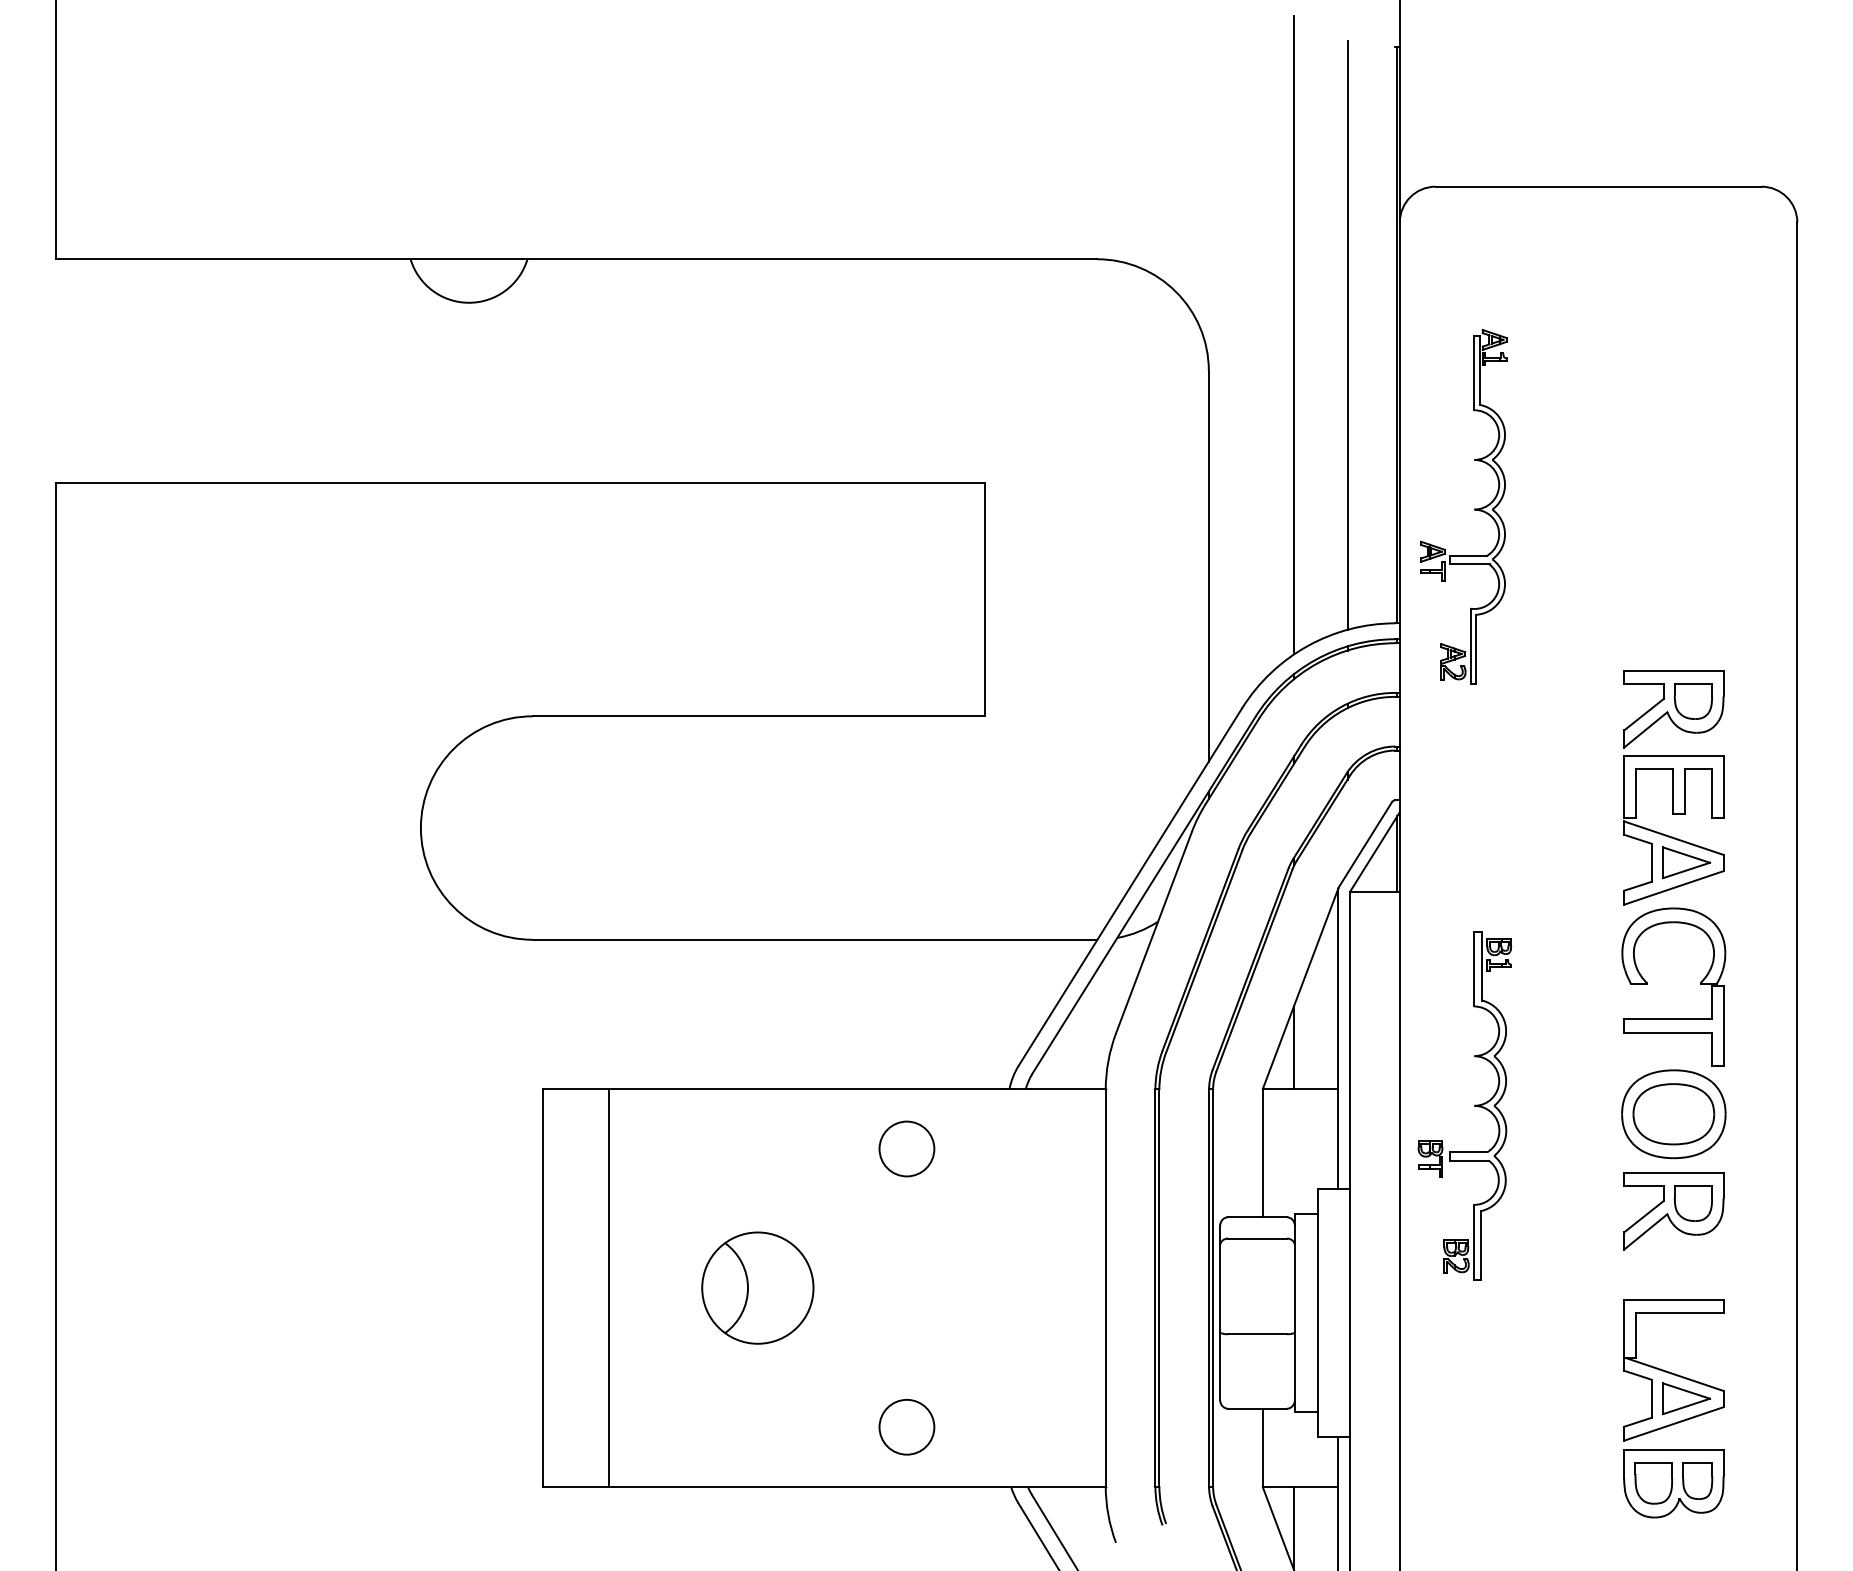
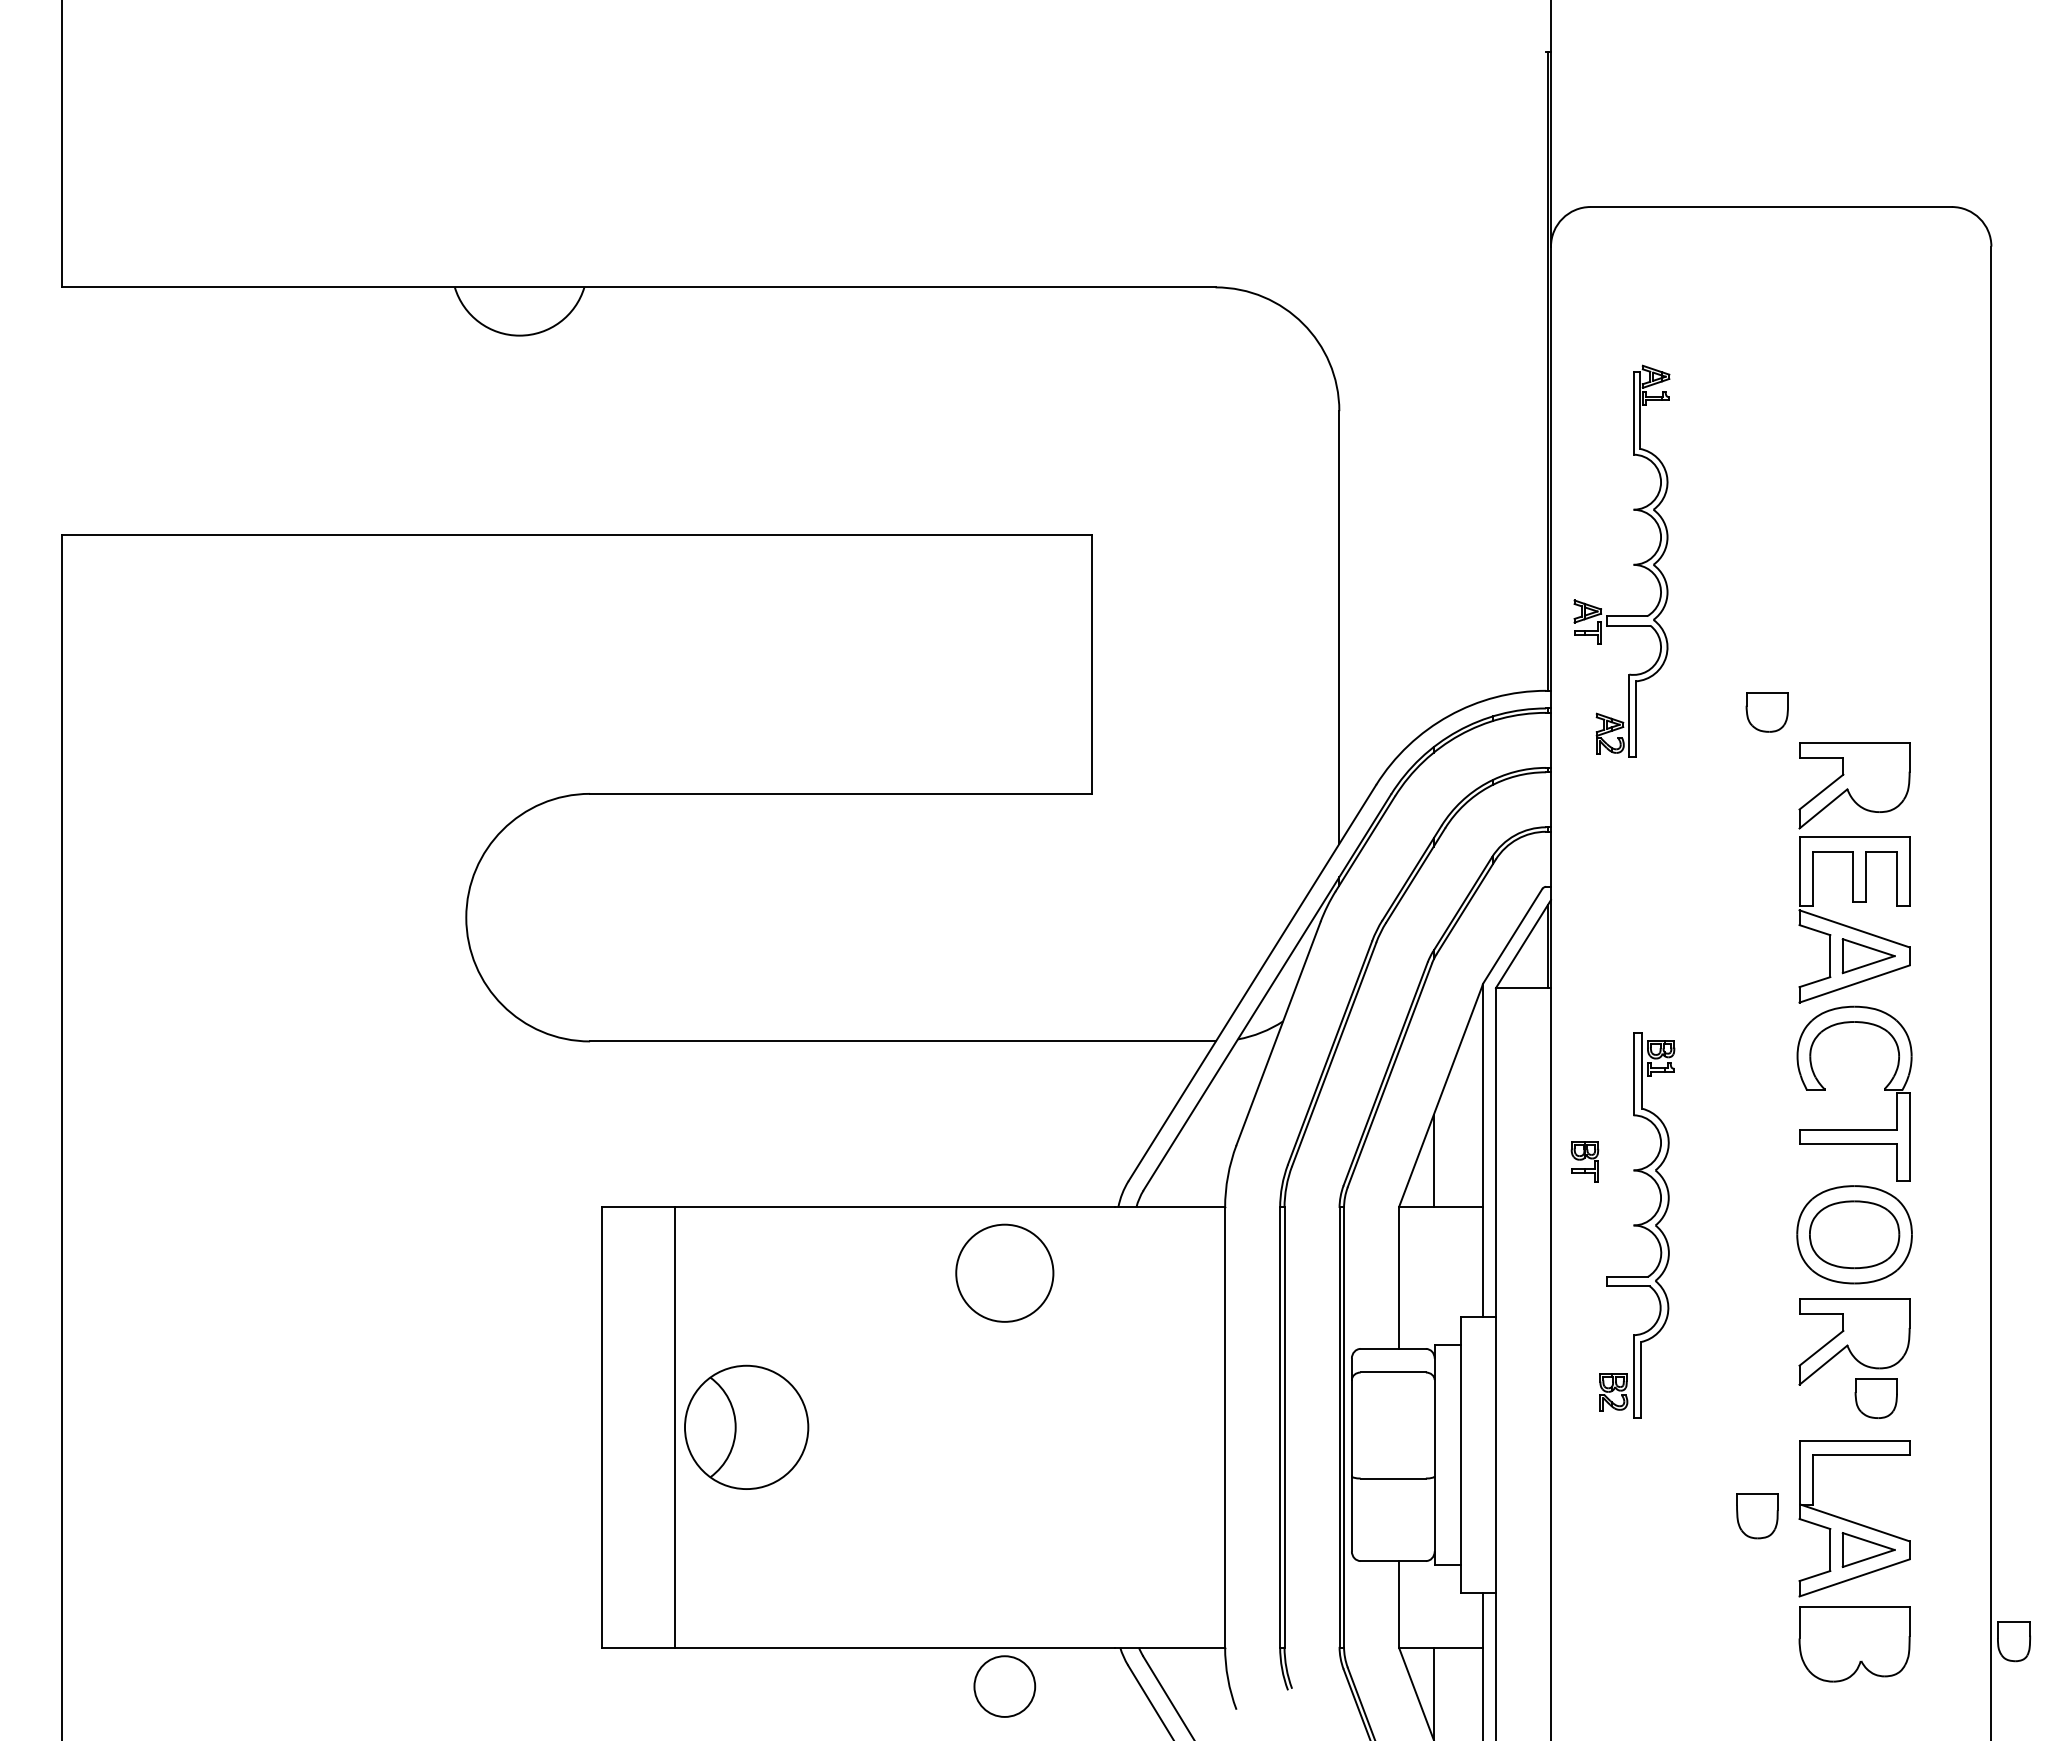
line: (1293, 335) -> (1433, 371), removed
line: (1347, 335) -> (1493, 371), removed
part: (1692, 701) -> (1766, 712), moved
circle: (906, 1148) -> (1004, 1272), size x1.6
part: (1430, 1158) -> (1584, 1161), moved
part: (1692, 1203) -> (1875, 1398), moved
part: (757, 1287) -> (746, 1426), moved
circle: (906, 1427) -> (1004, 1686), moved
part: (1697, 1481) -> (2013, 1641), moved
part: (1653, 1484) -> (1757, 1516), moved

